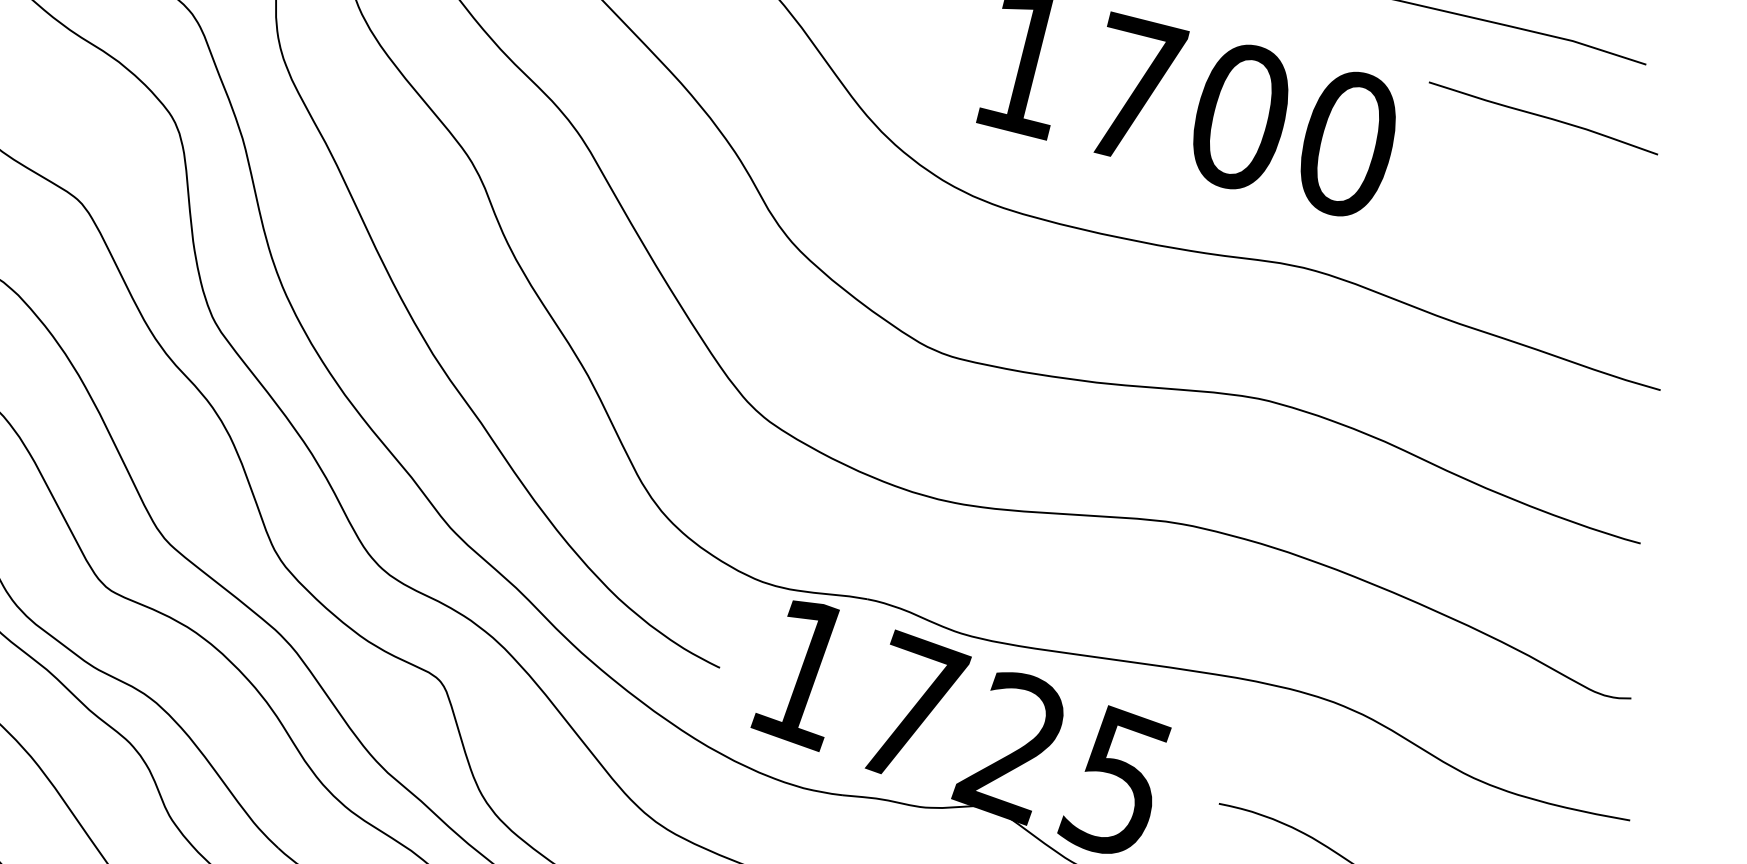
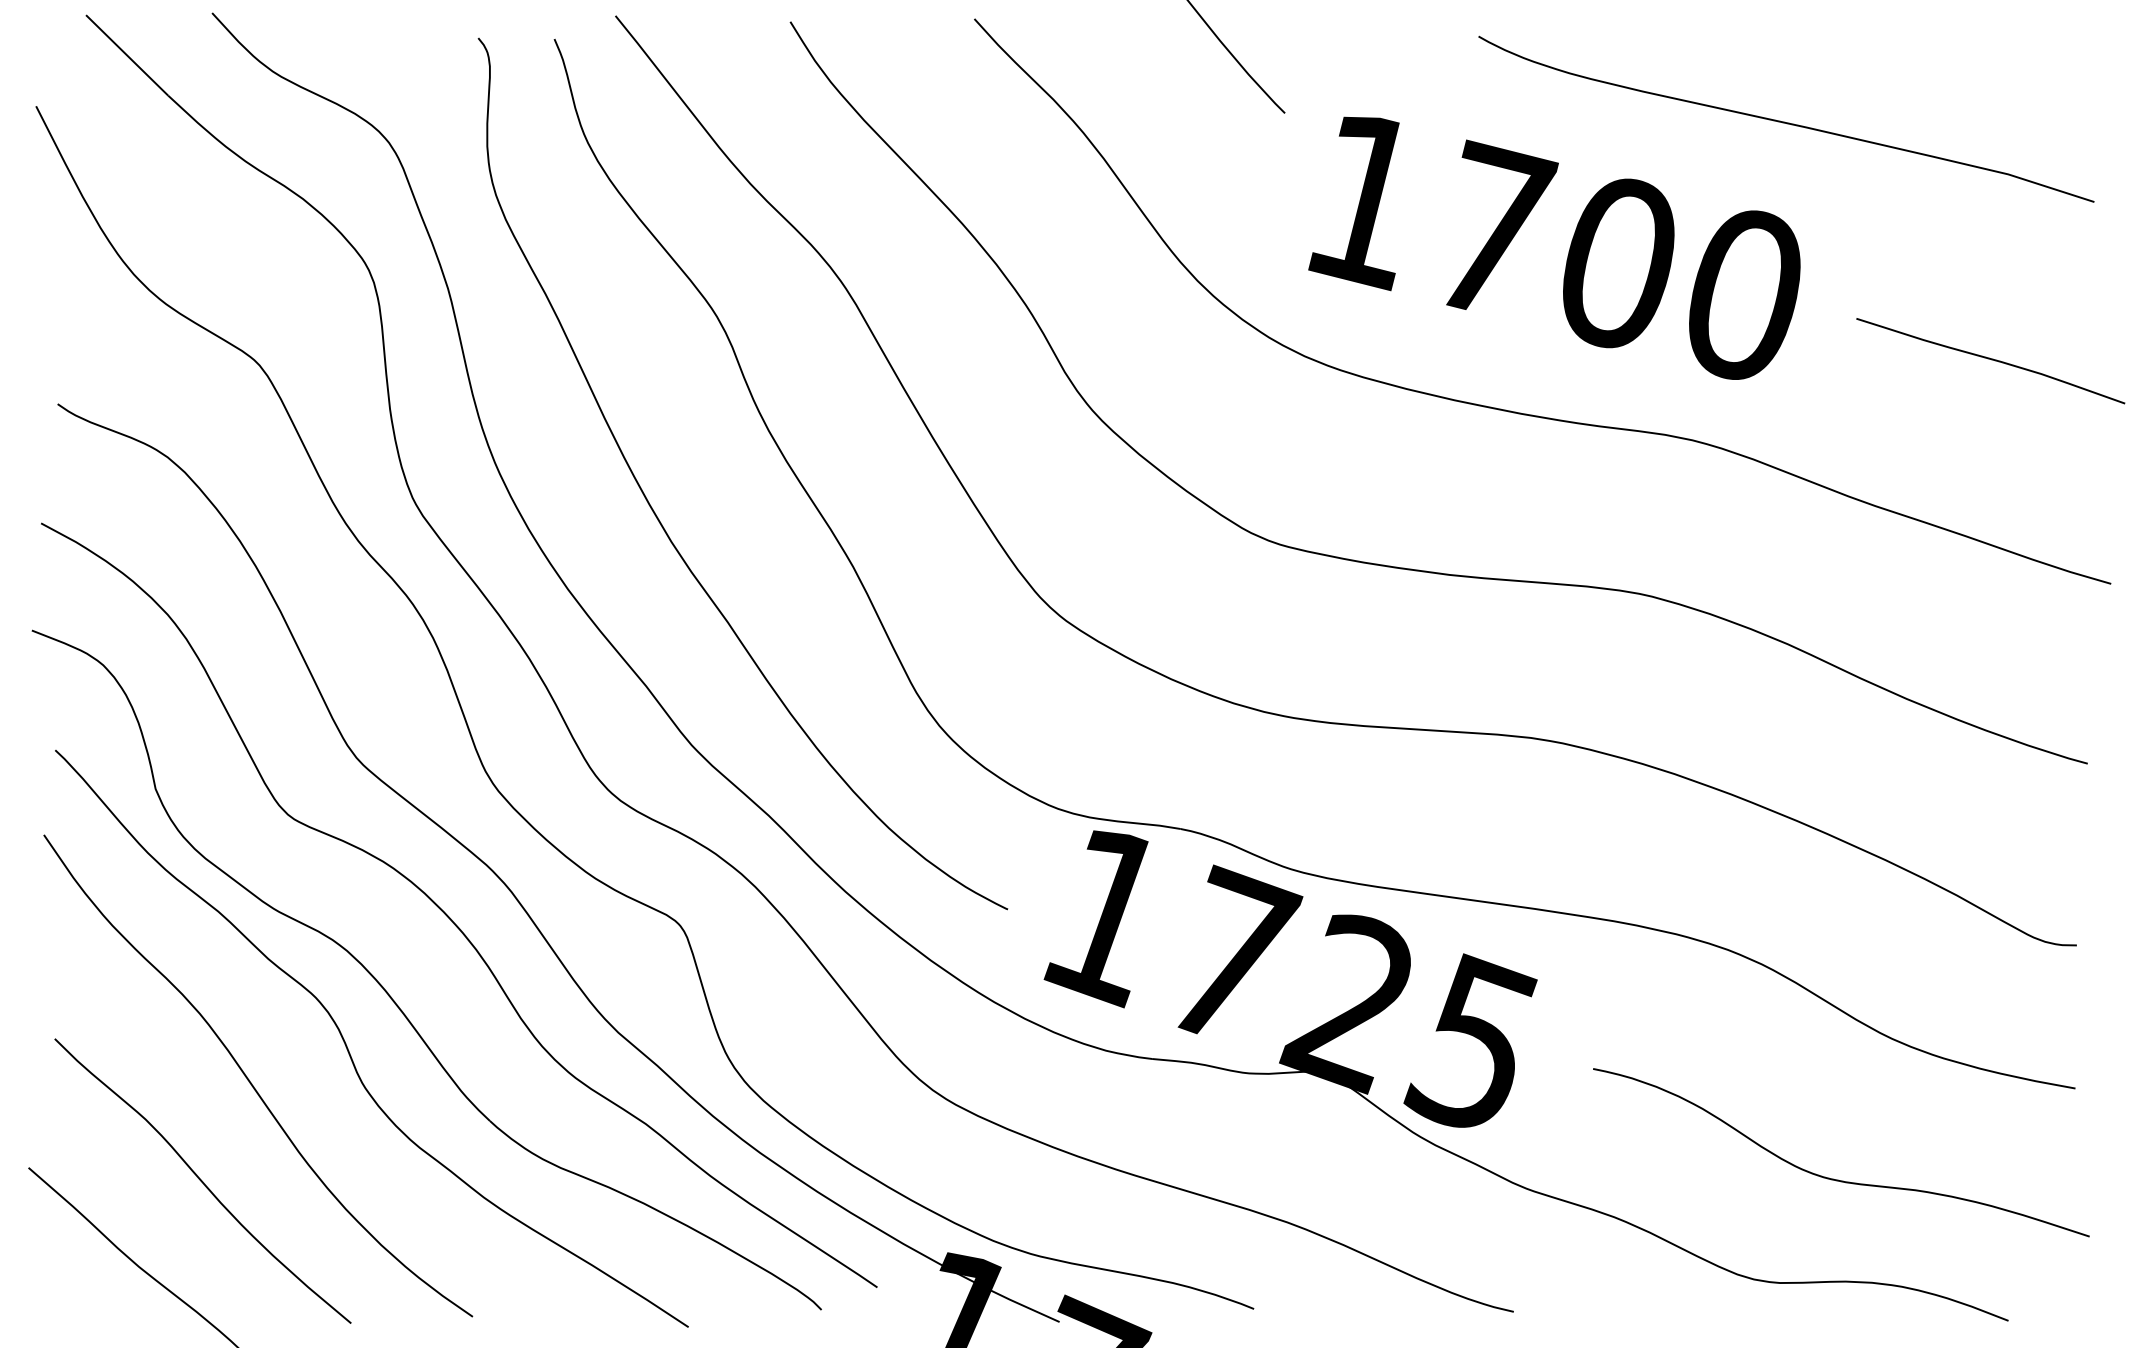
curve: (1544, 117) -> (1991, 360), moved

